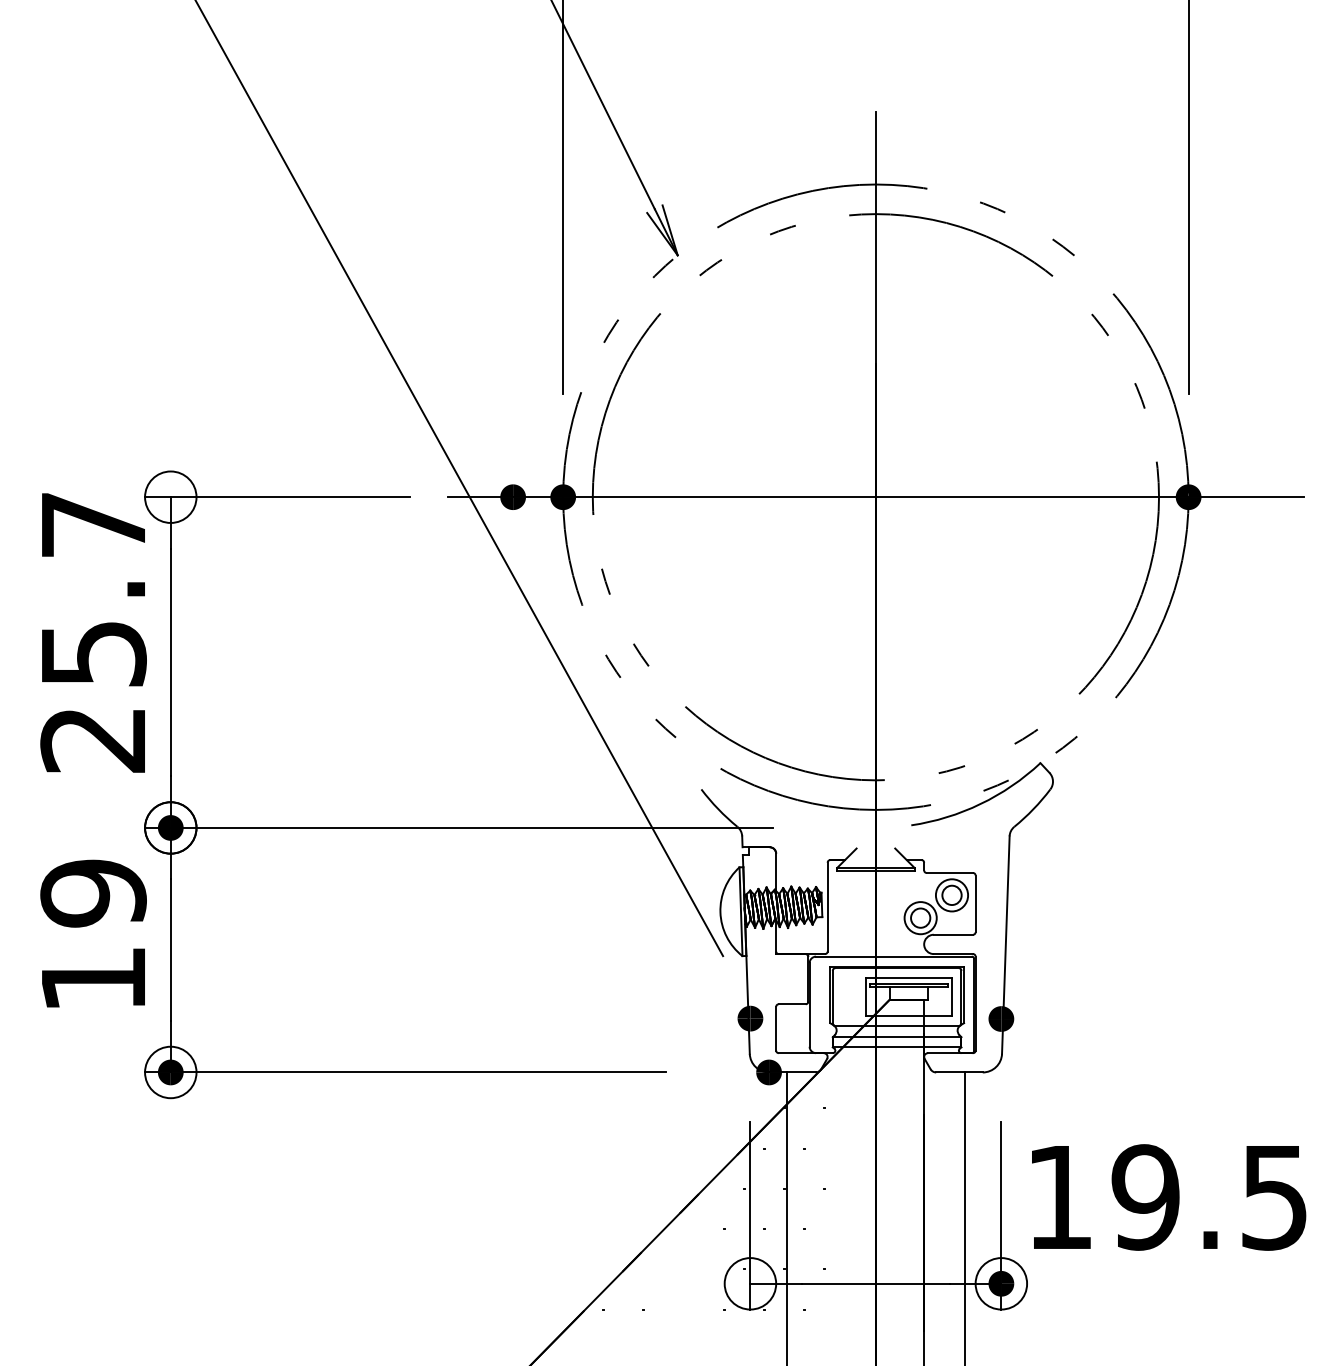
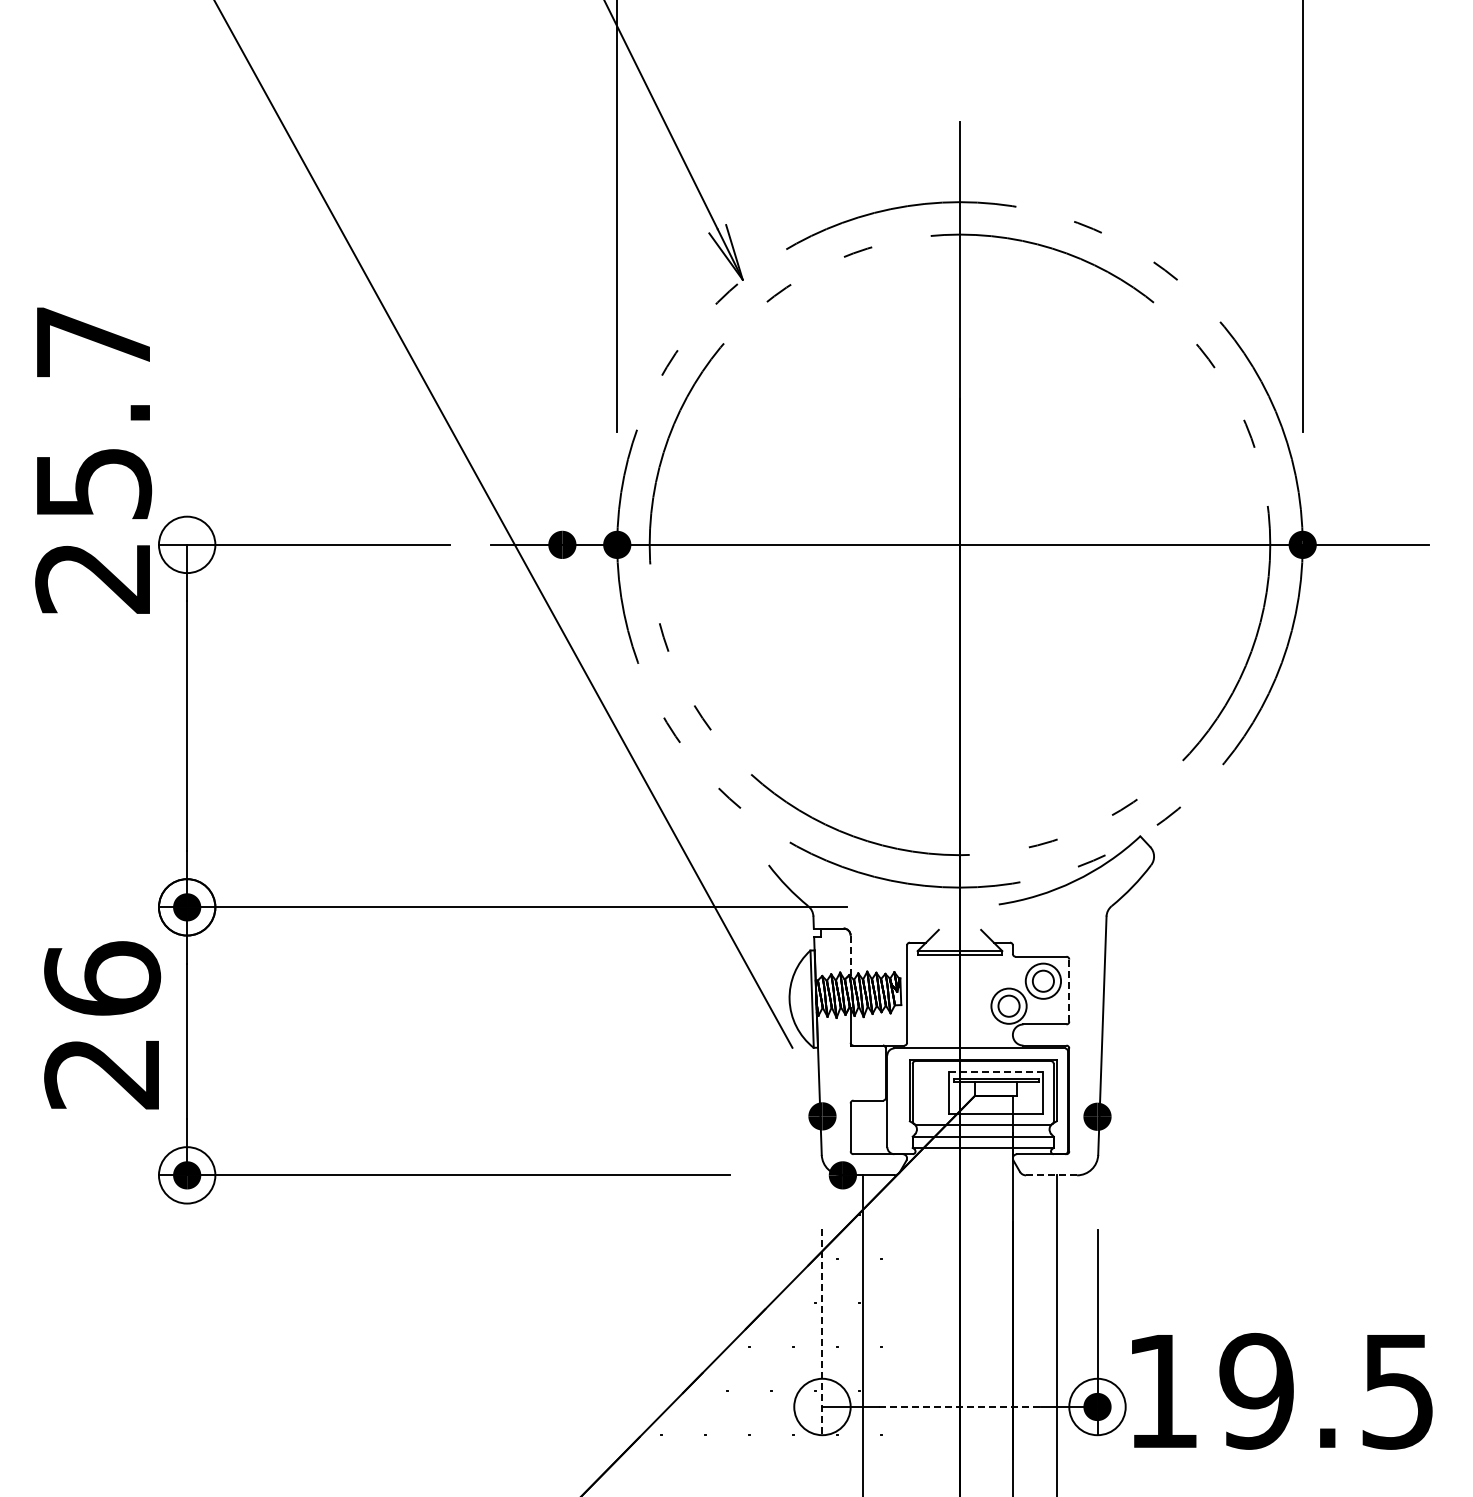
text: (93, 632) -> (93, 460), moved
line: (776, 872) -> (850, 956), solid -> dashed
line: (975, 904) -> (1069, 991), solid -> dashed
text: (93, 935) -> (102, 1025), 19 -> 26
line: (909, 977) -> (996, 1071), solid -> dashed
line: (959, 1072) -> (1051, 1175), solid -> dashed
text: (1169, 1197) -> (1282, 1391), moved
line: (750, 1215) -> (822, 1332), solid -> dashed
line: (876, 1283) -> (960, 1406), solid -> dashed

